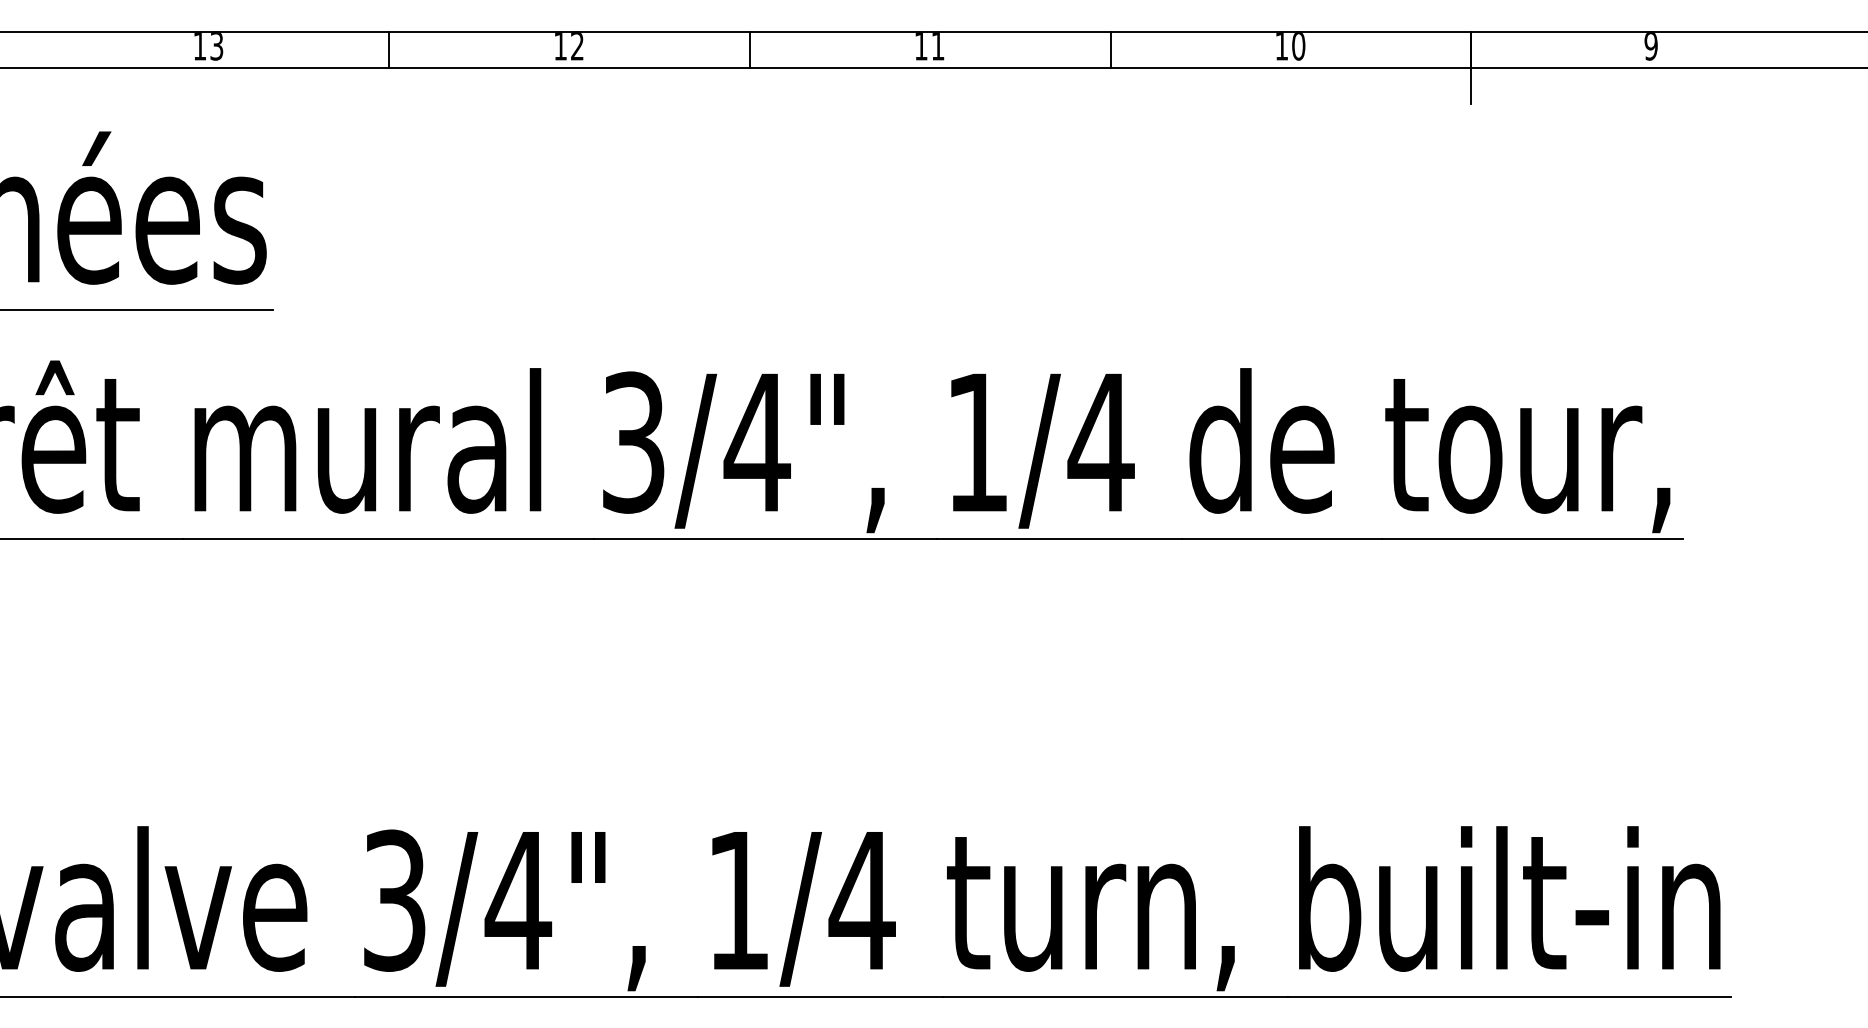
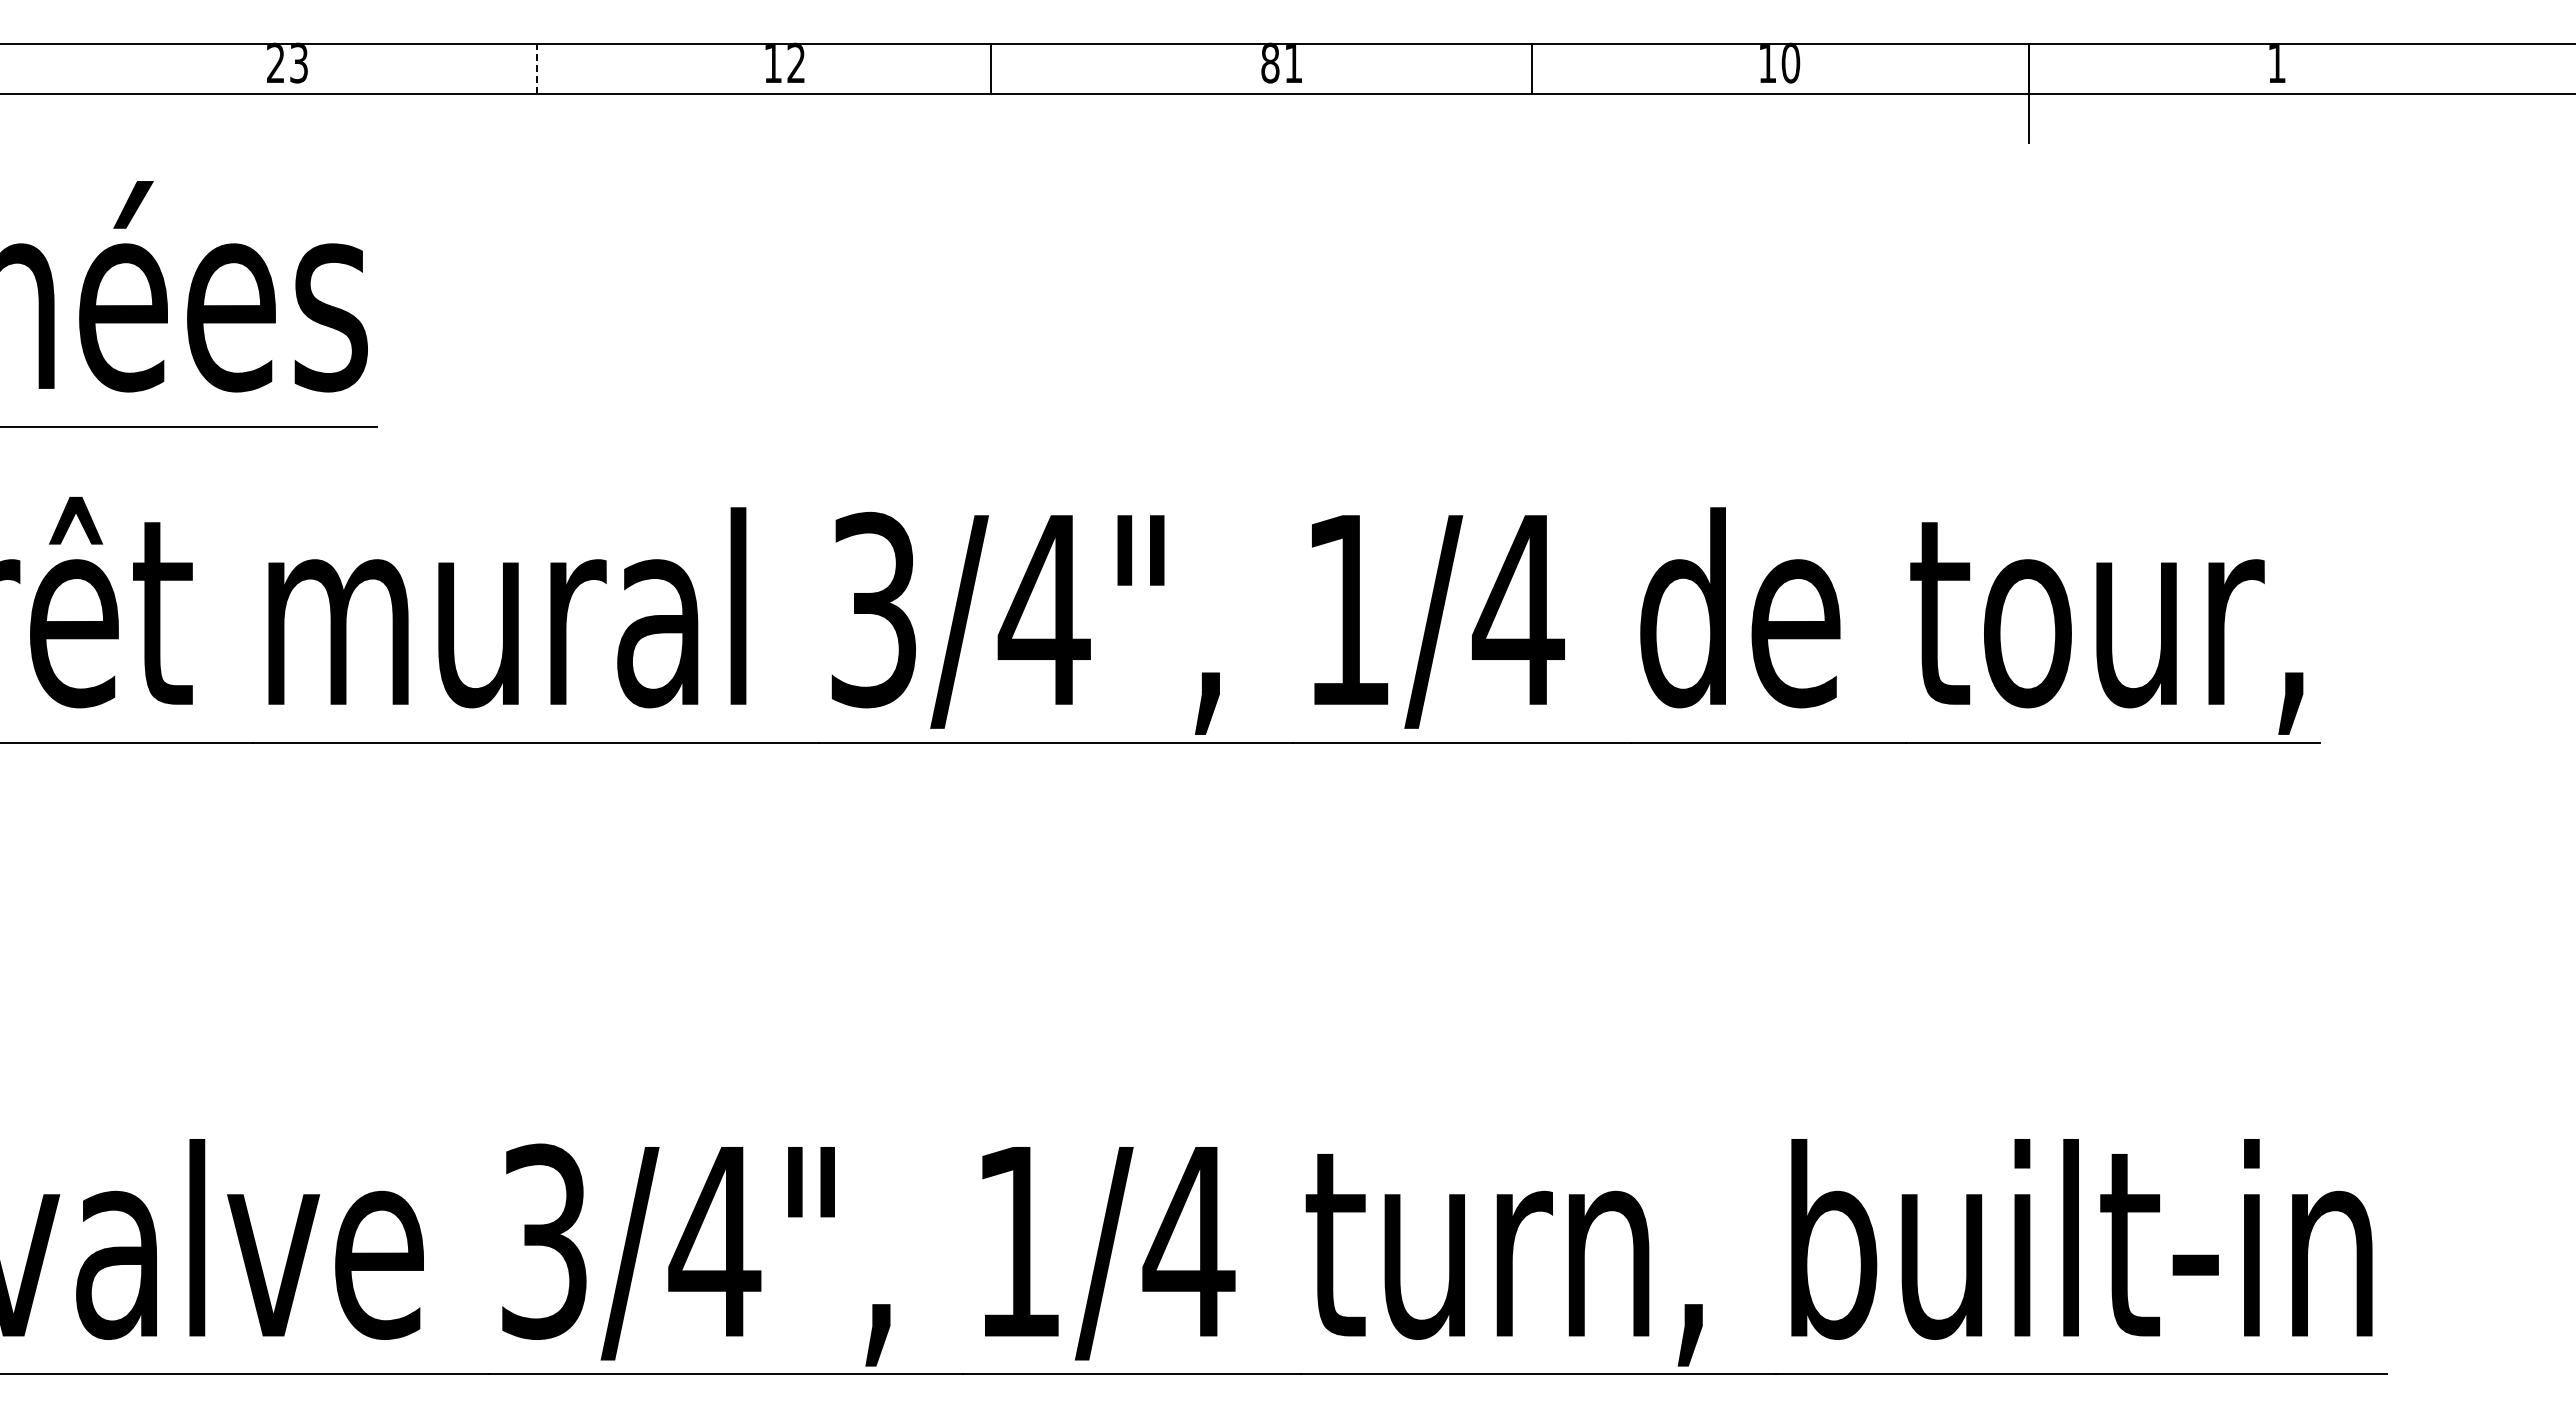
text: (199, 45) -> (275, 62), 13 -> 23
text: (921, 45) -> (1270, 62), 11 -> 81
text: (1650, 45) -> (2276, 62), 9 -> 1
line: (389, 49) -> (536, 68), solid -> dashed
line: (750, 49) -> (991, 68), moved

